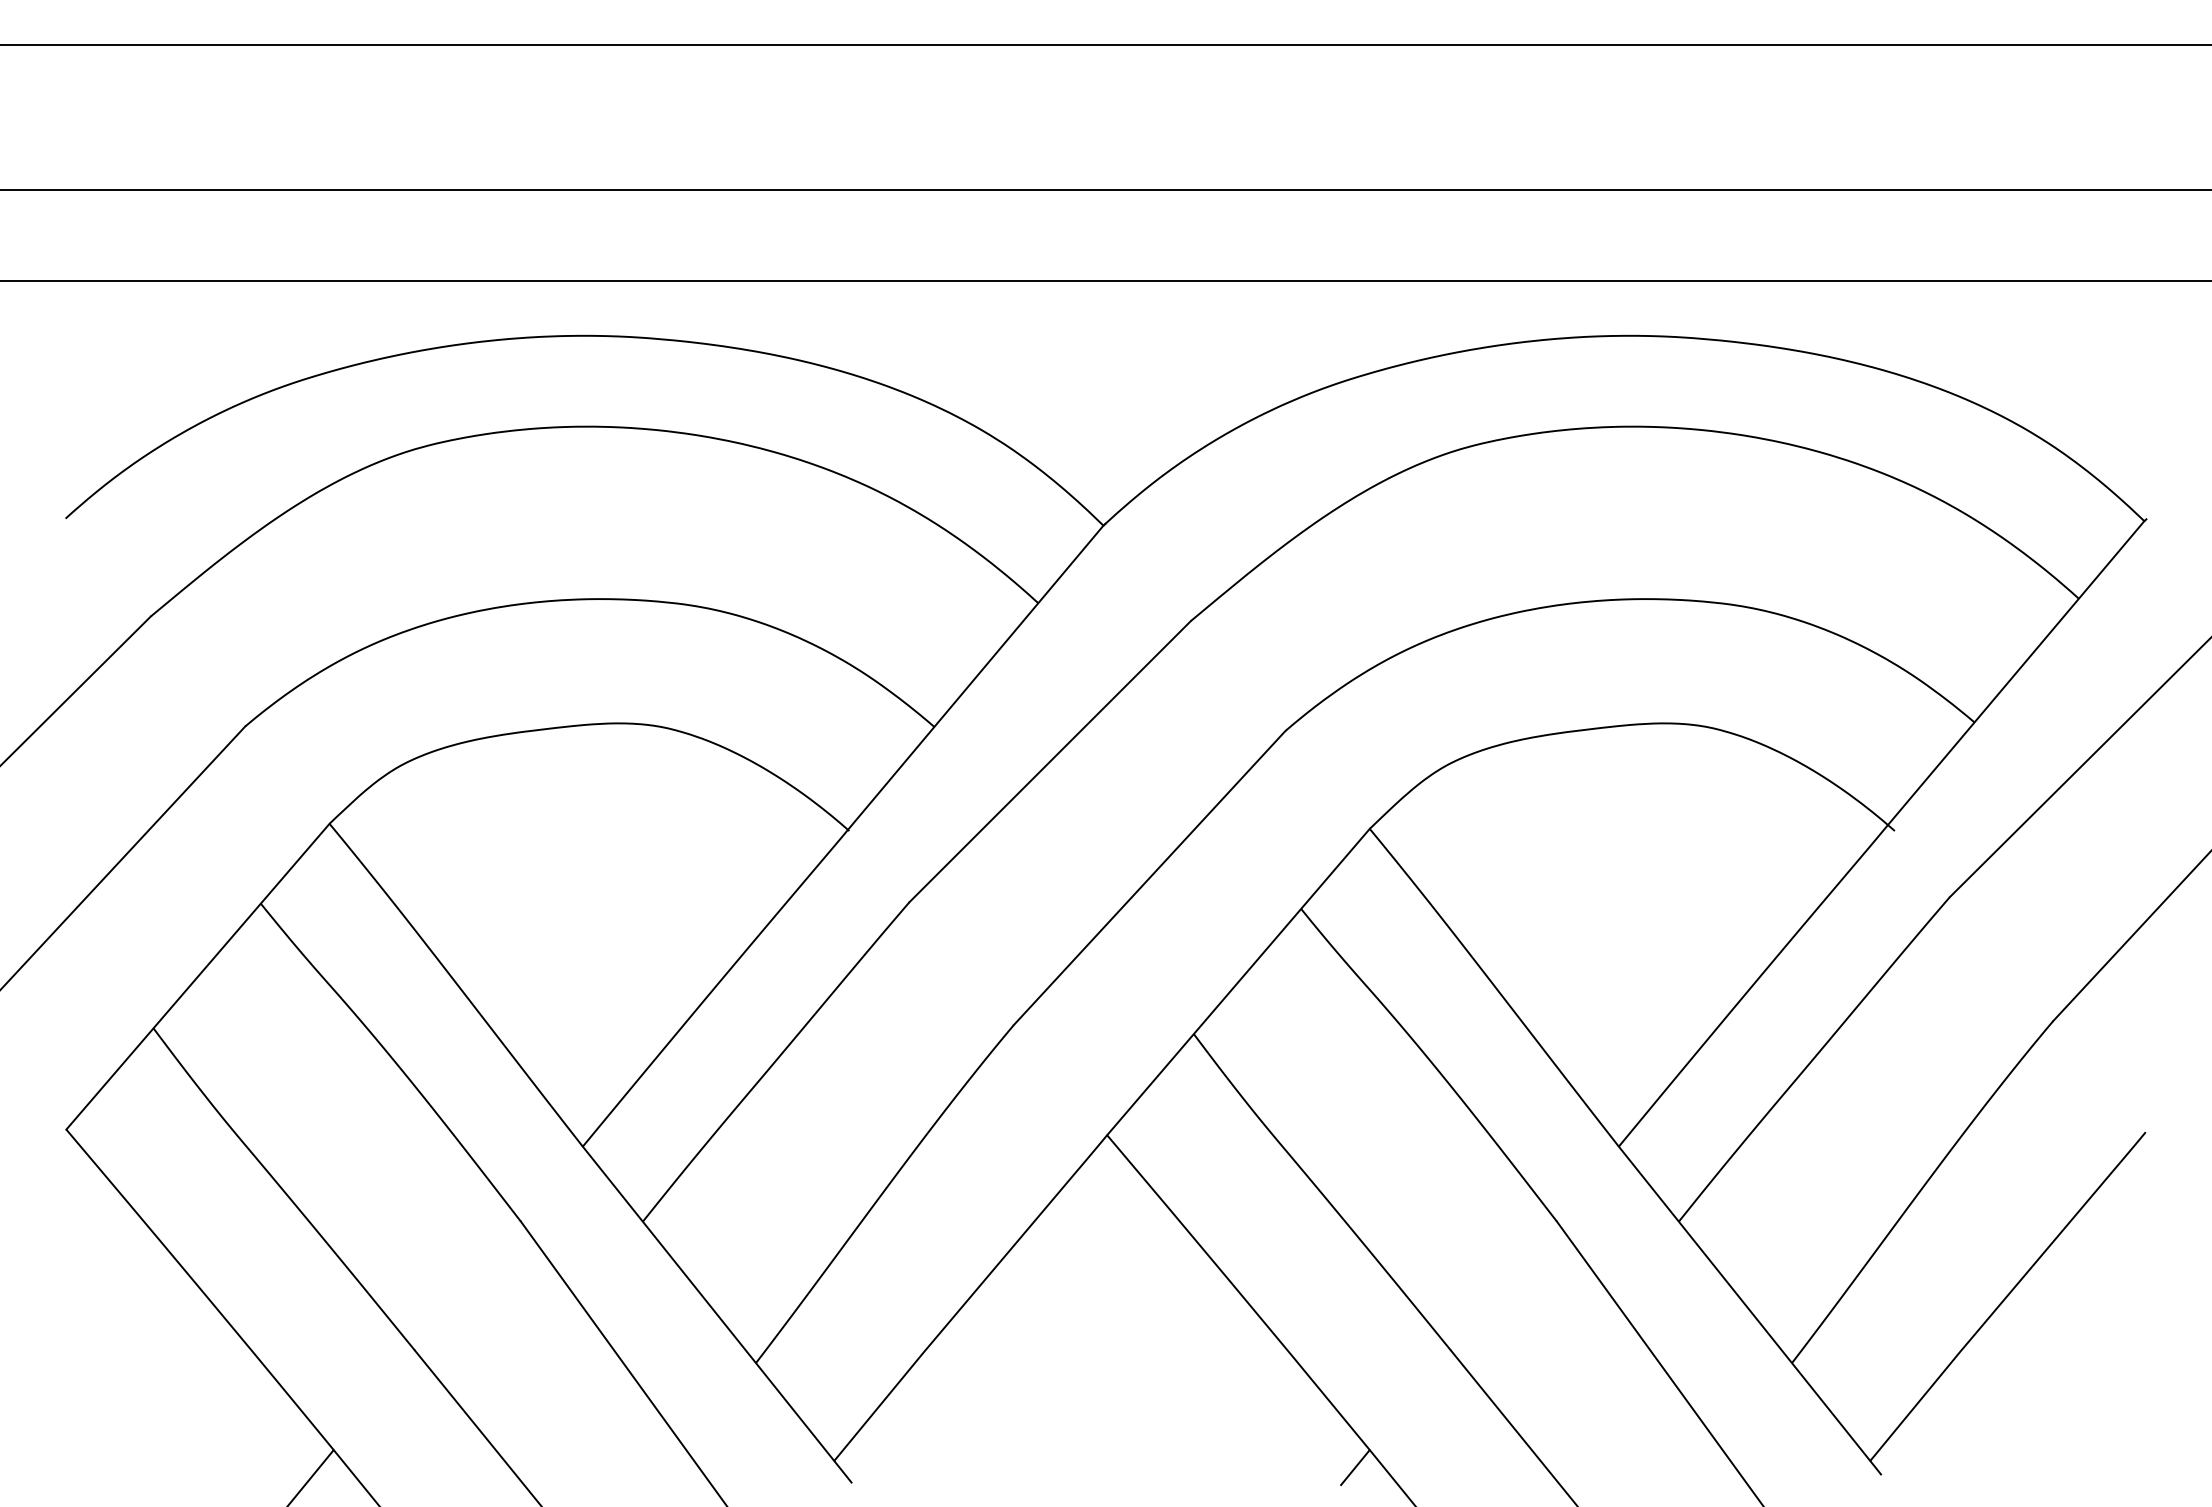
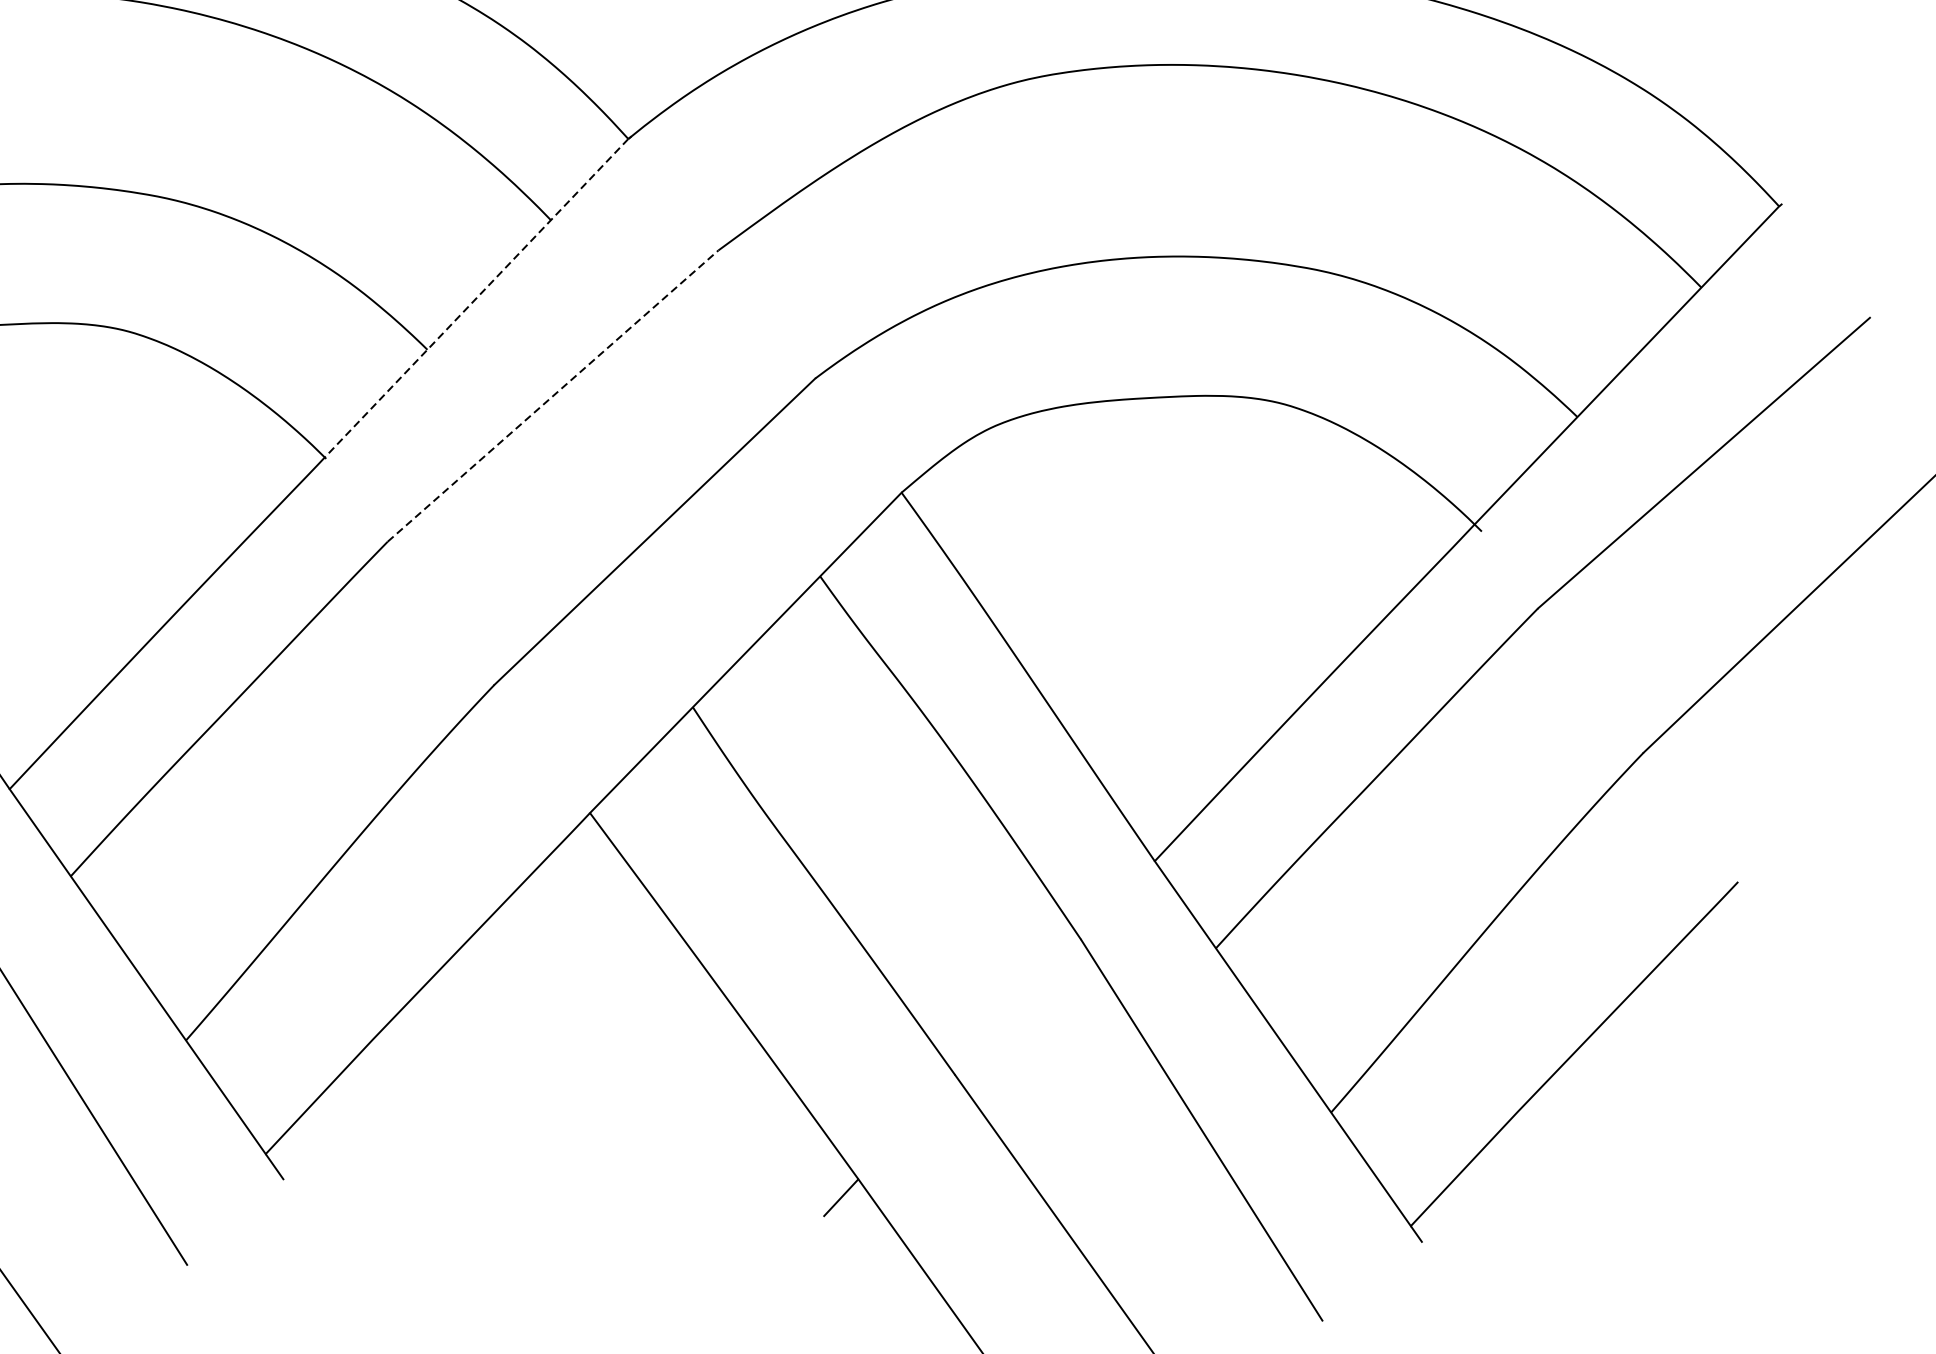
line: (975, 677) -> (476, 297), solid -> dashed
line: (1050, 761) -> (553, 396), solid -> dashed

